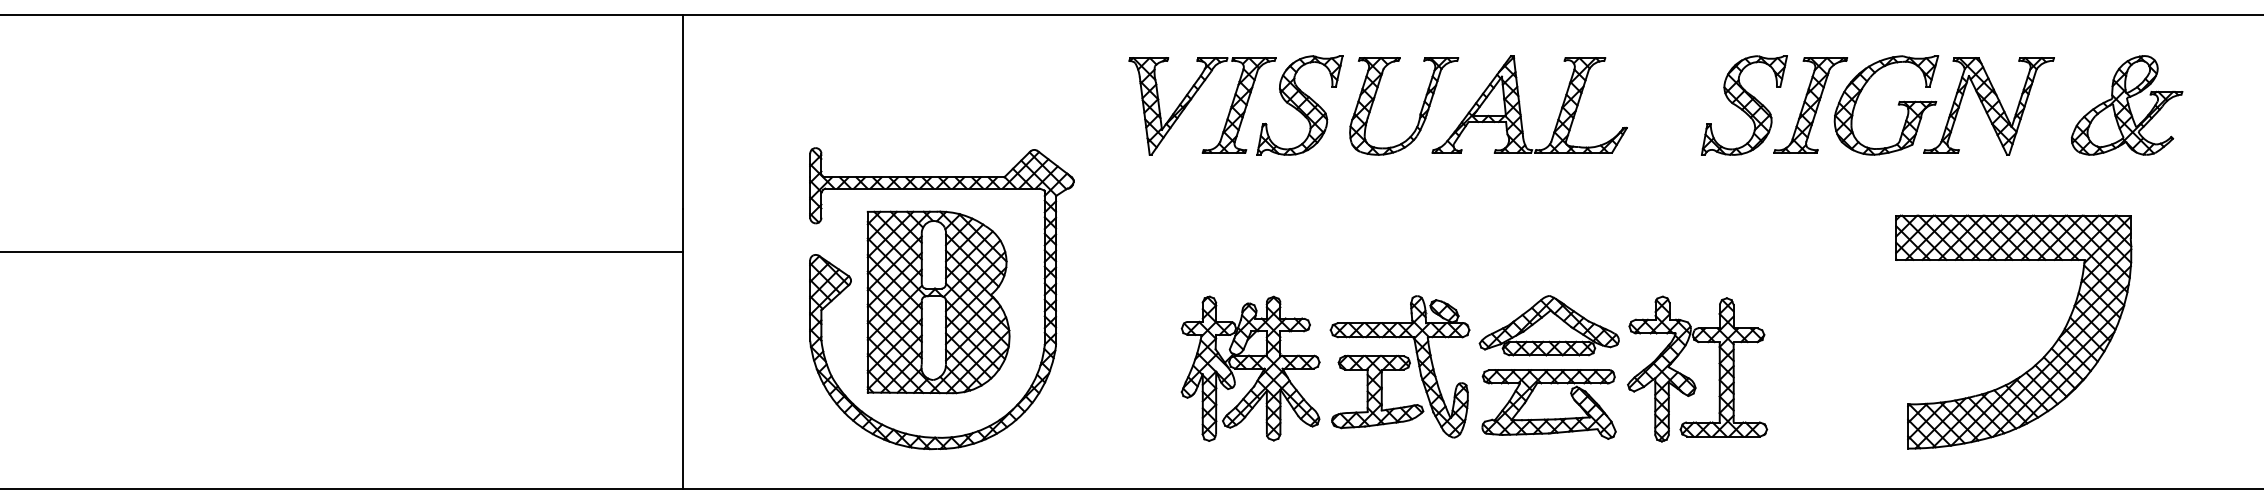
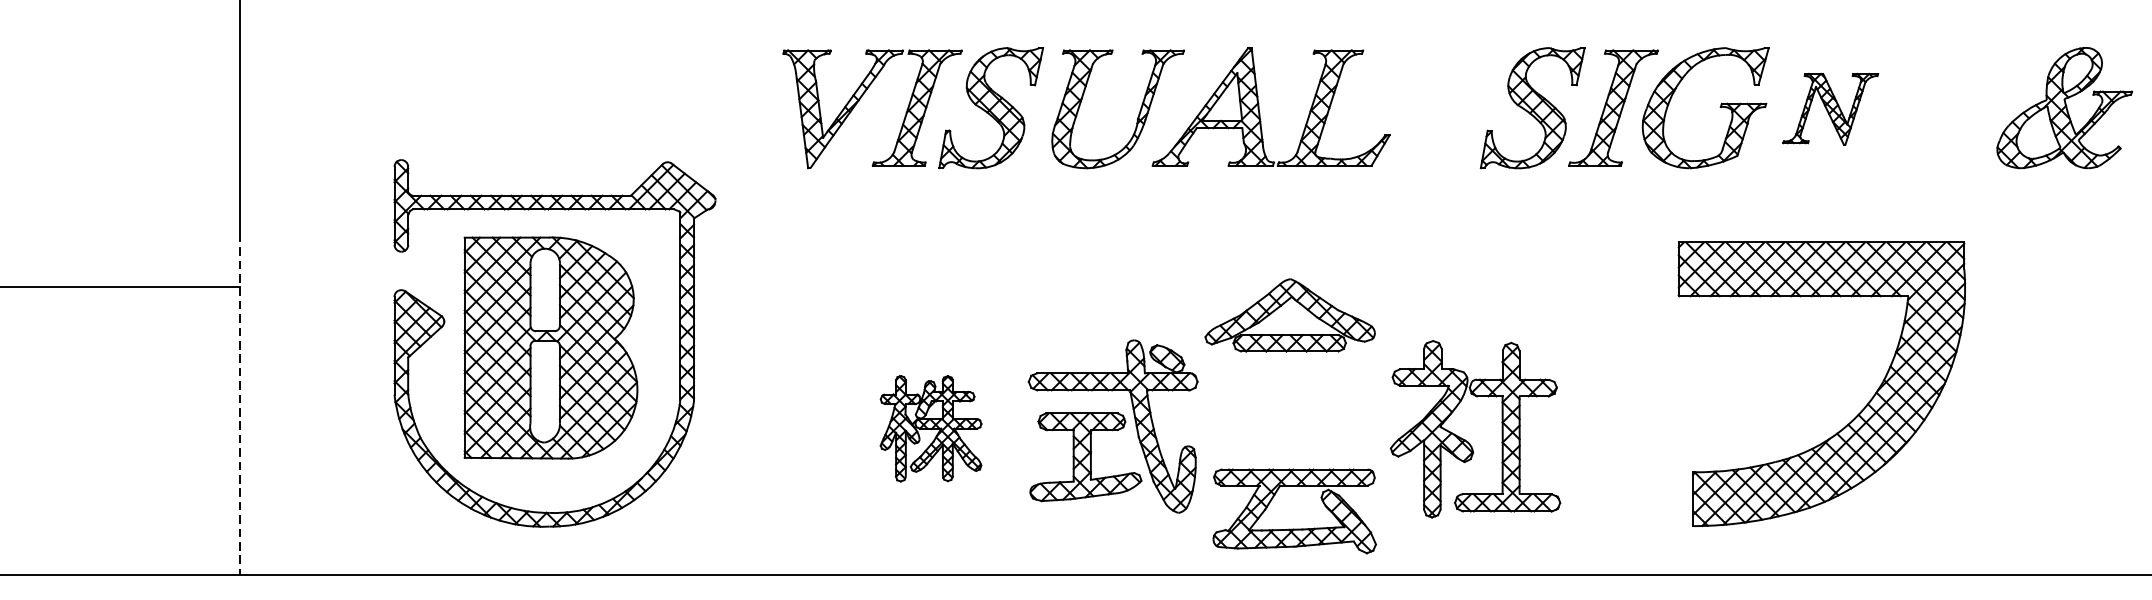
part: (2126, 105) -> (2063, 108), moved
part: (1988, 106) -> (1830, 109), size x0.6
part: (1548, 325) -> (1289, 315), moved
line: (683, 349) -> (240, 405), solid -> dashed
part: (2045, 353) -> (1860, 410), moved
part: (1250, 368) -> (930, 428), size x0.6
part: (1548, 418) -> (1294, 528), moved

